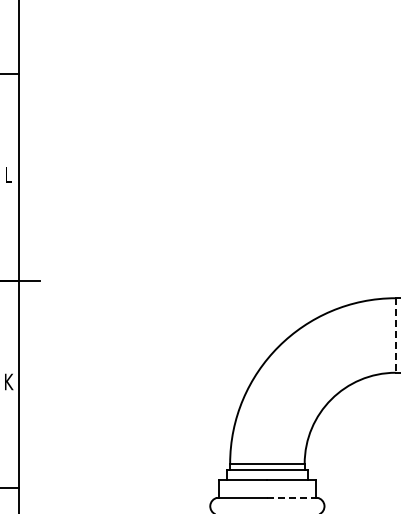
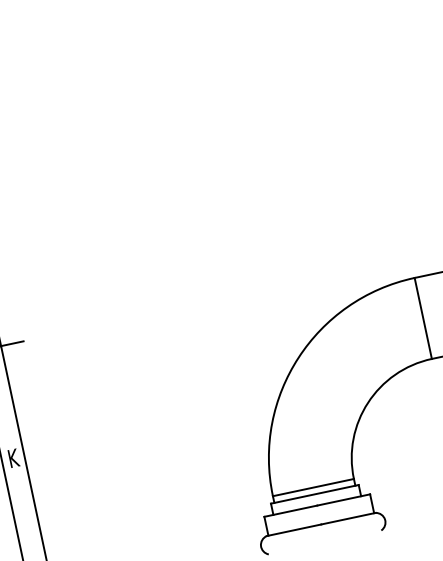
line: (395, 336) -> (423, 319), dashed -> solid
line: (292, 497) -> (348, 518), dashed -> solid

